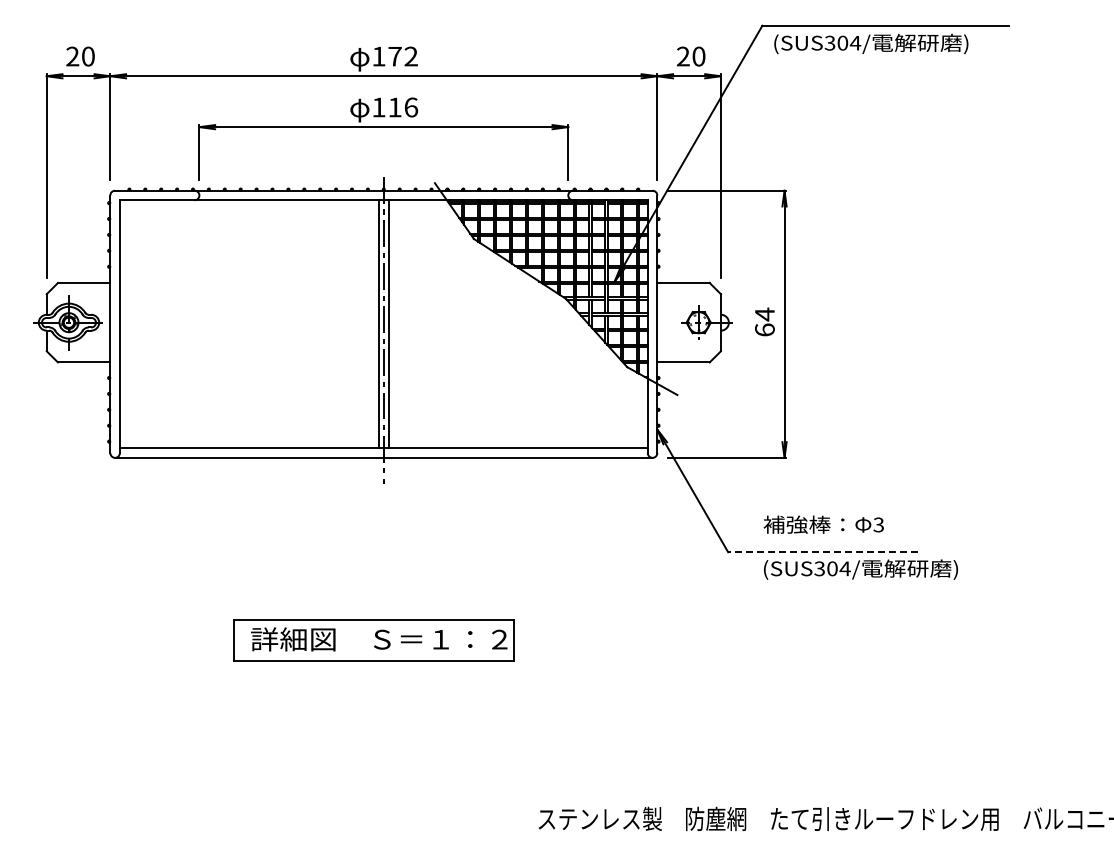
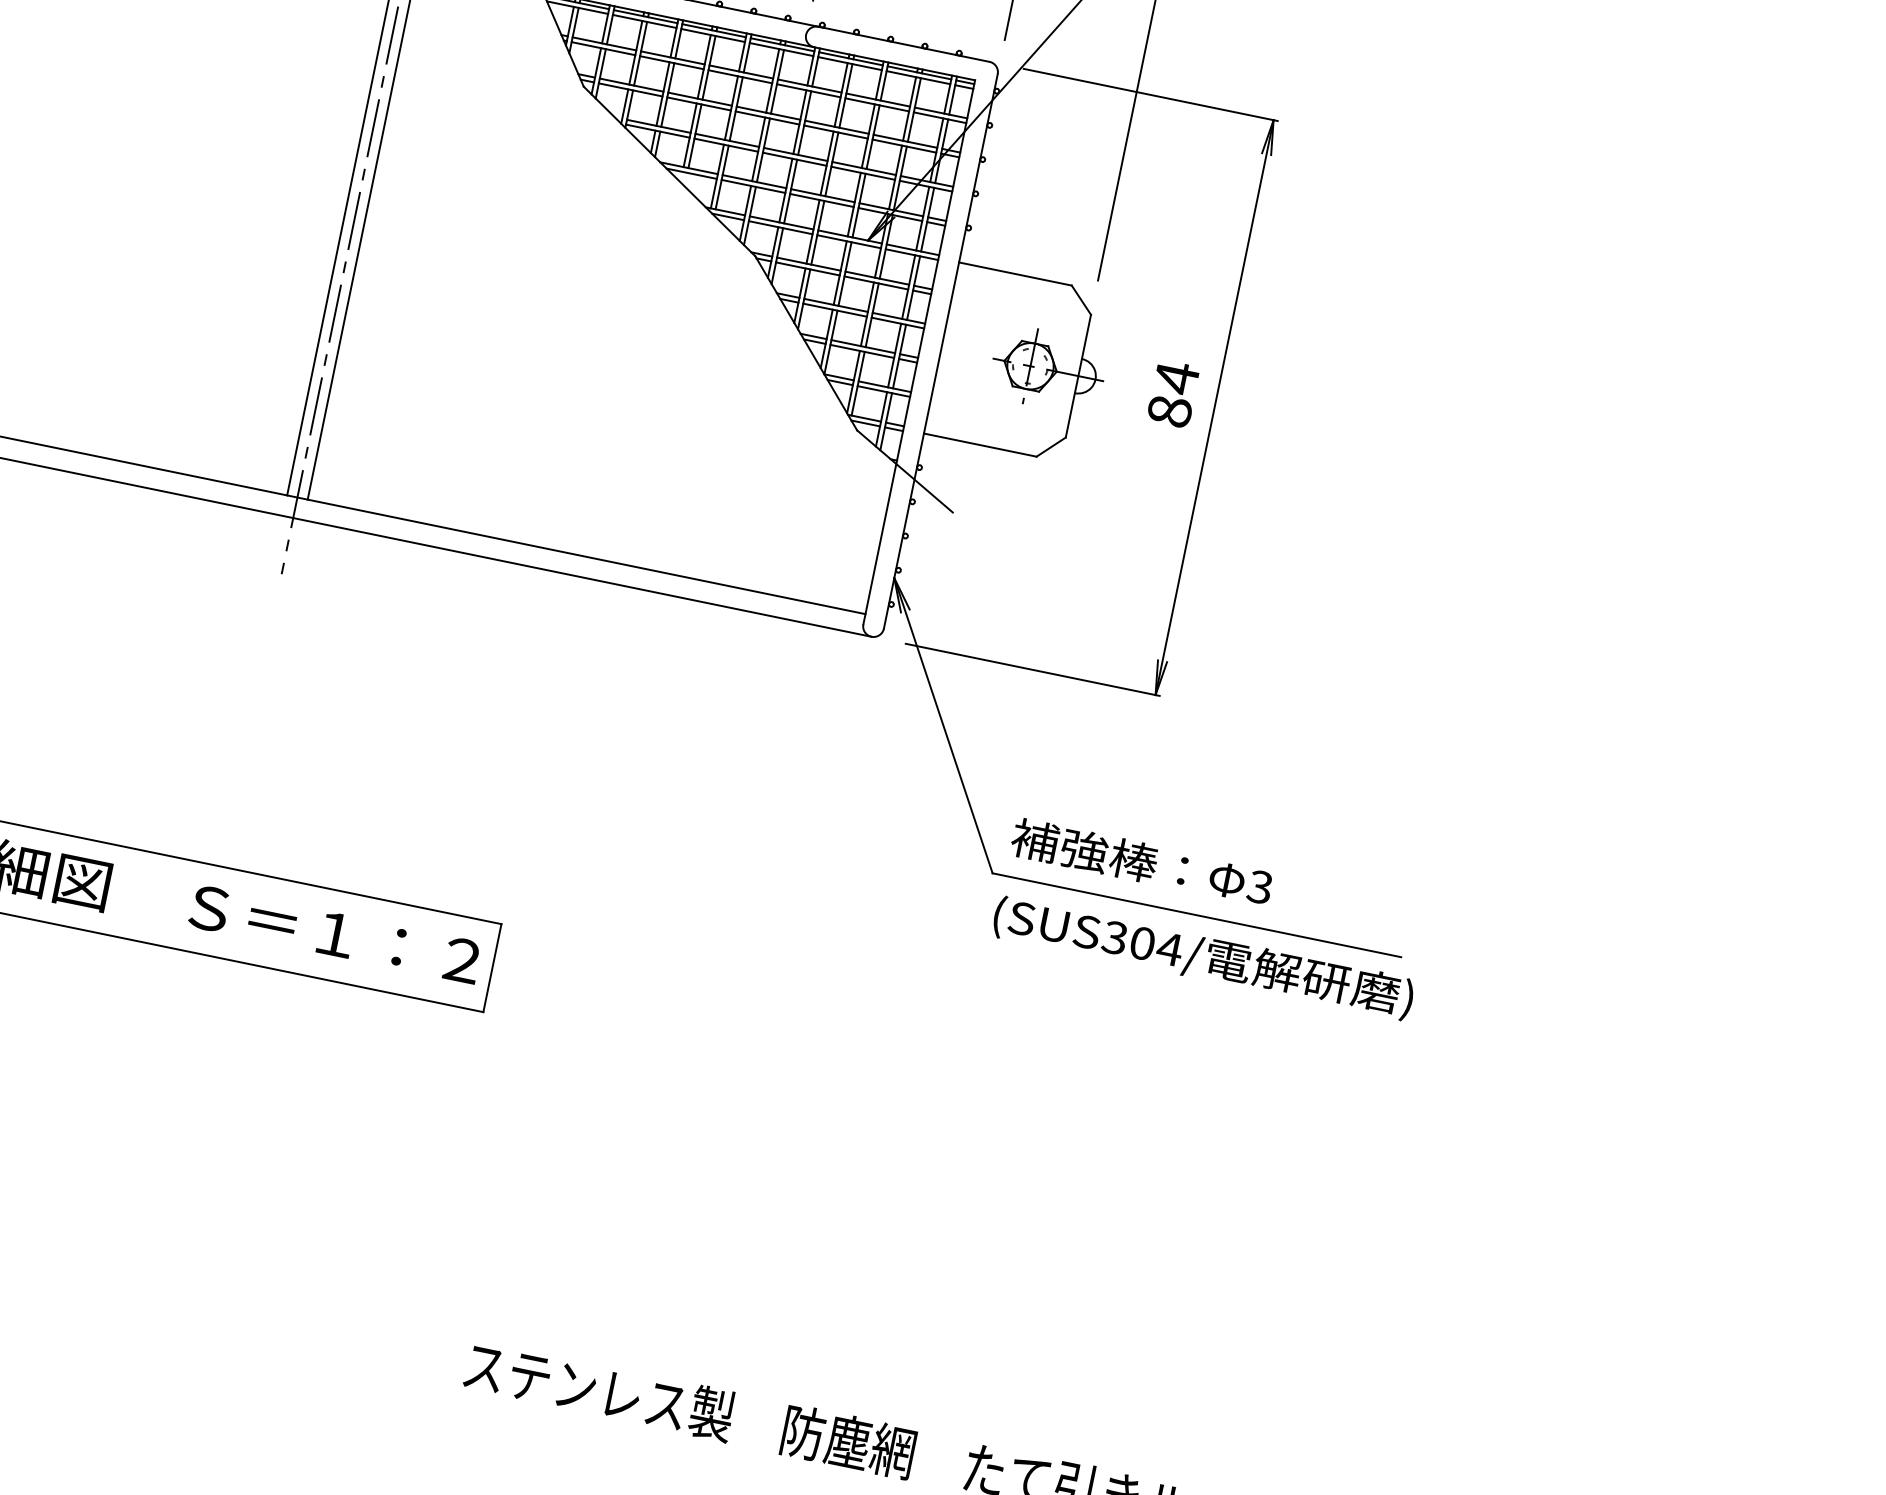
text: (764, 329) -> (1169, 409), 64 -> 84
text: (823, 524) -> (1141, 861), moved
line: (823, 552) -> (1197, 915), dashed -> solid
text: (860, 569) -> (1202, 957), moved

